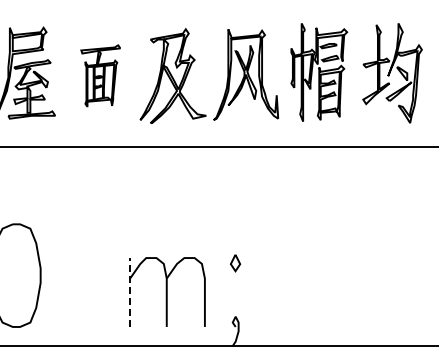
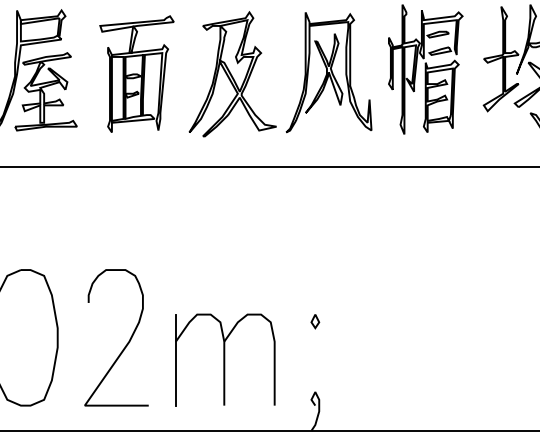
part: (100, 75) -> (136, 73), size x1.43
part: (235, 263) -> (315, 321), size x0.62
curve: (91, 281) -> (124, 345), added
line: (130, 292) -> (176, 360), dashed -> solid

